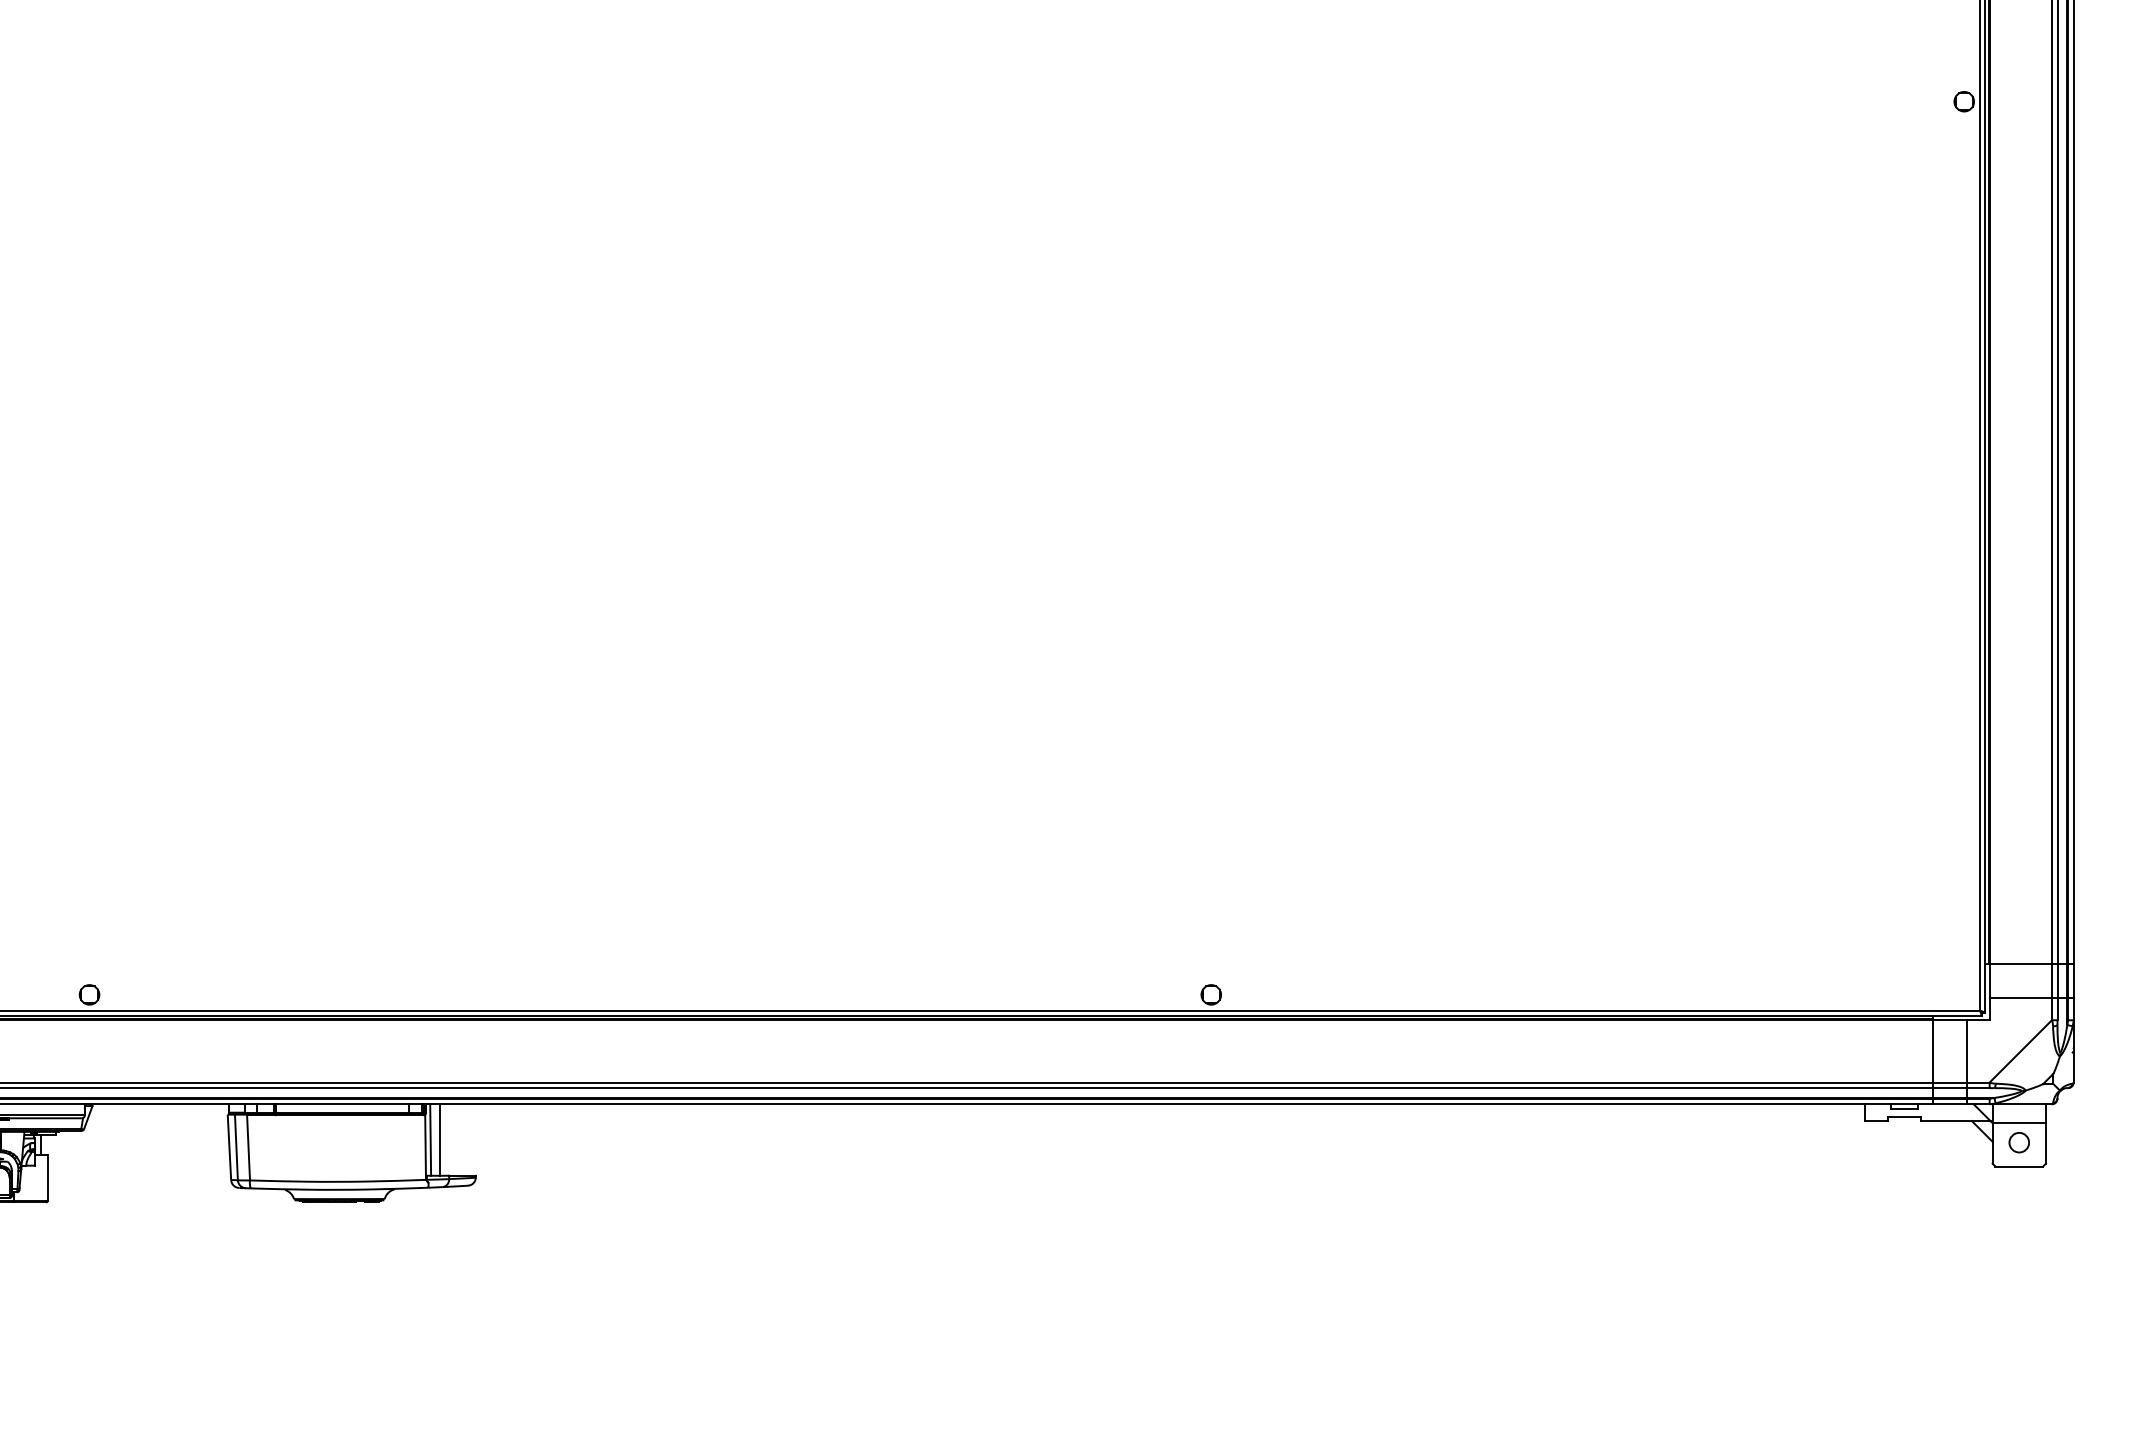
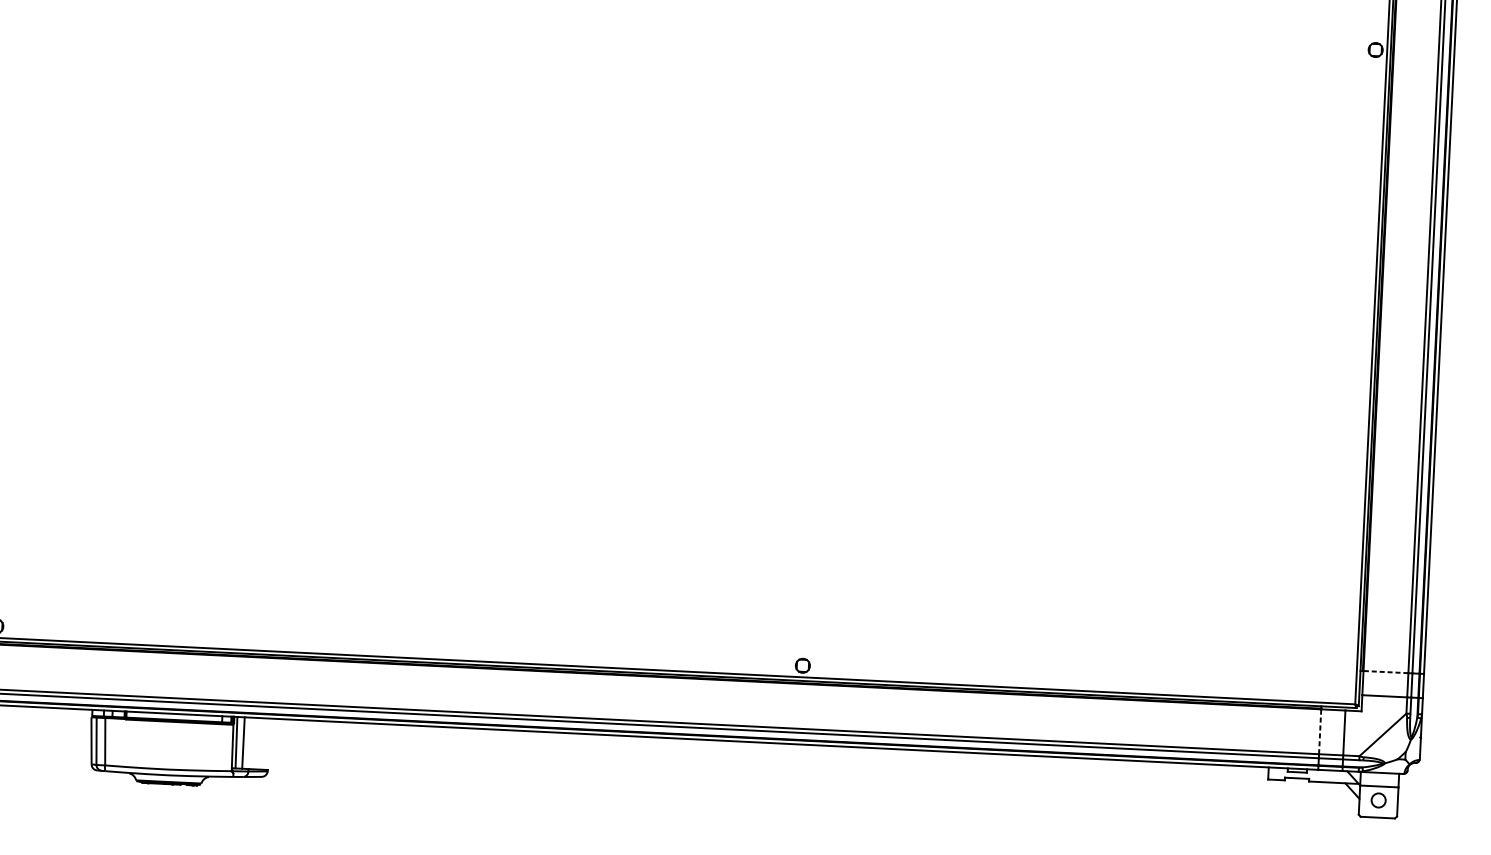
line: (2020, 964) -> (1385, 672), solid -> dashed
line: (1933, 1050) -> (1320, 731), solid -> dashed

